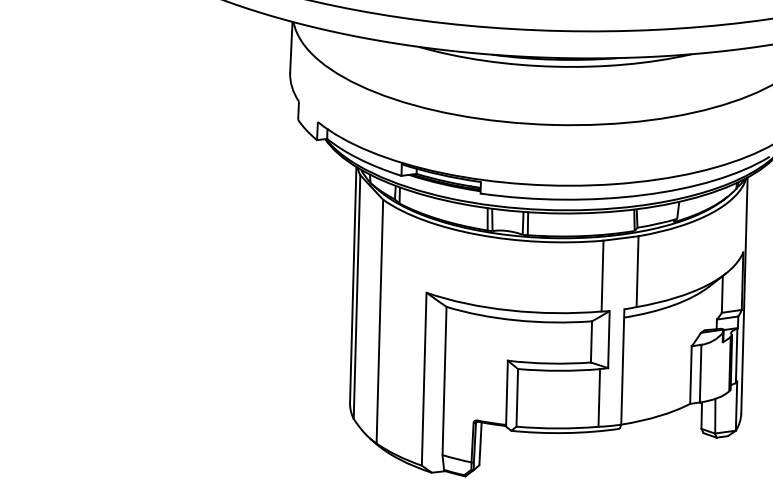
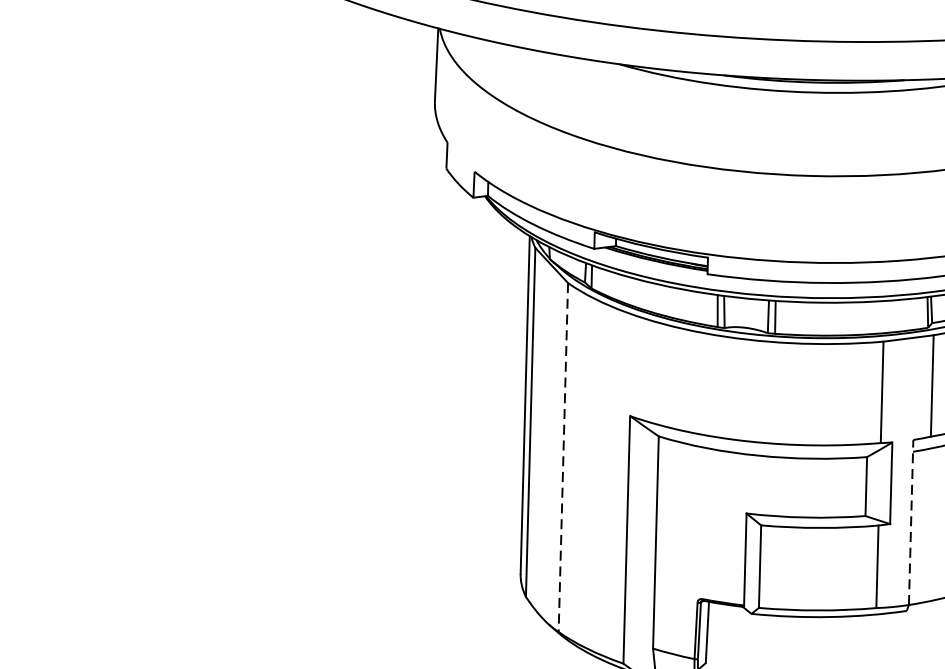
line: (379, 321) -> (562, 457), solid -> dashed
line: (622, 366) -> (910, 521), solid -> dashed

